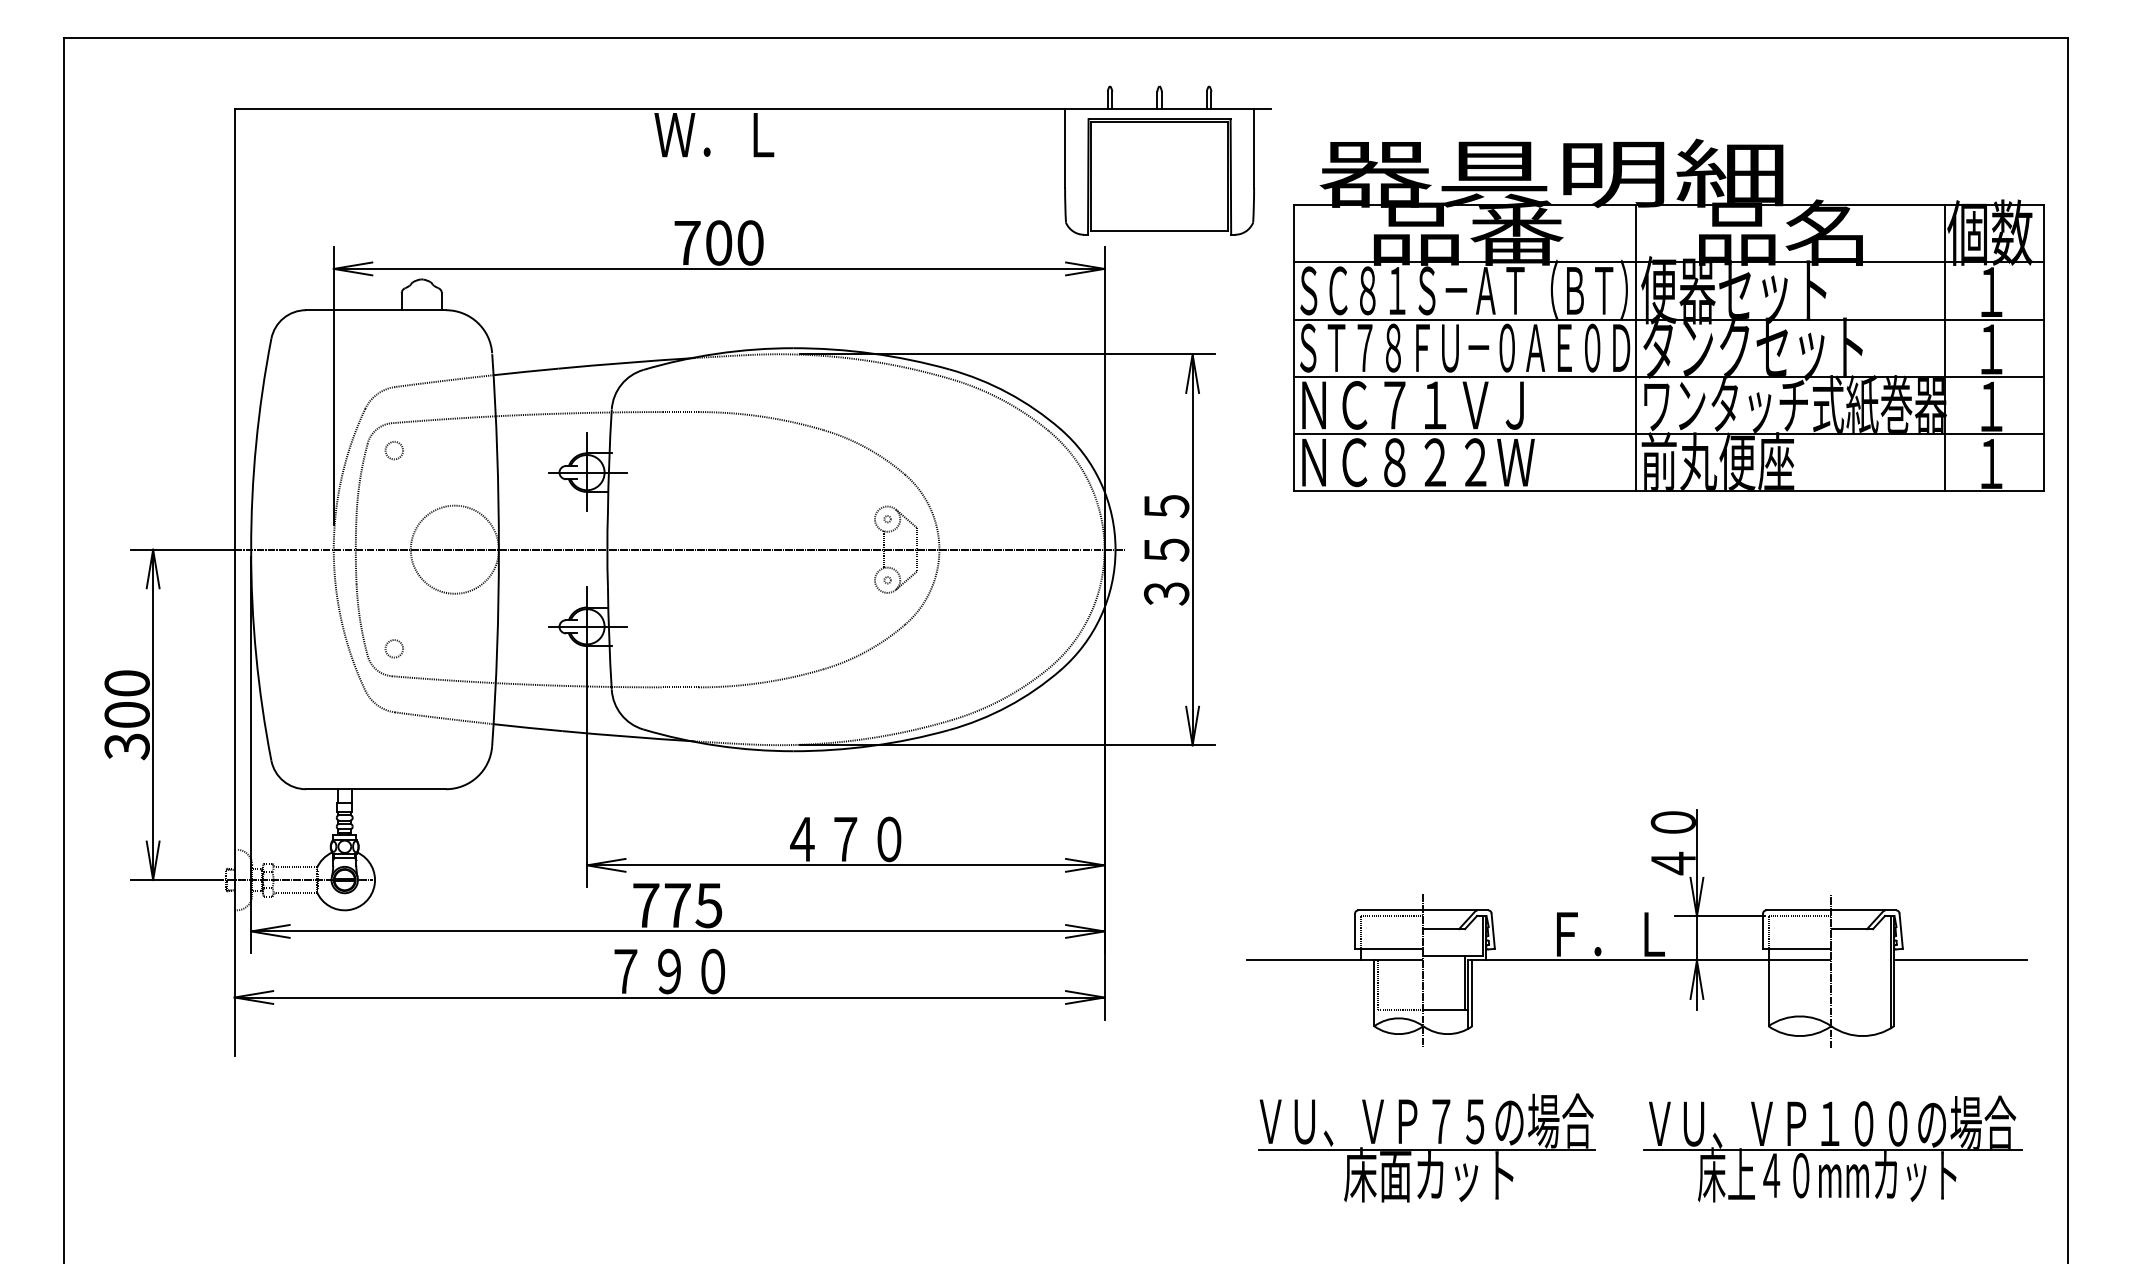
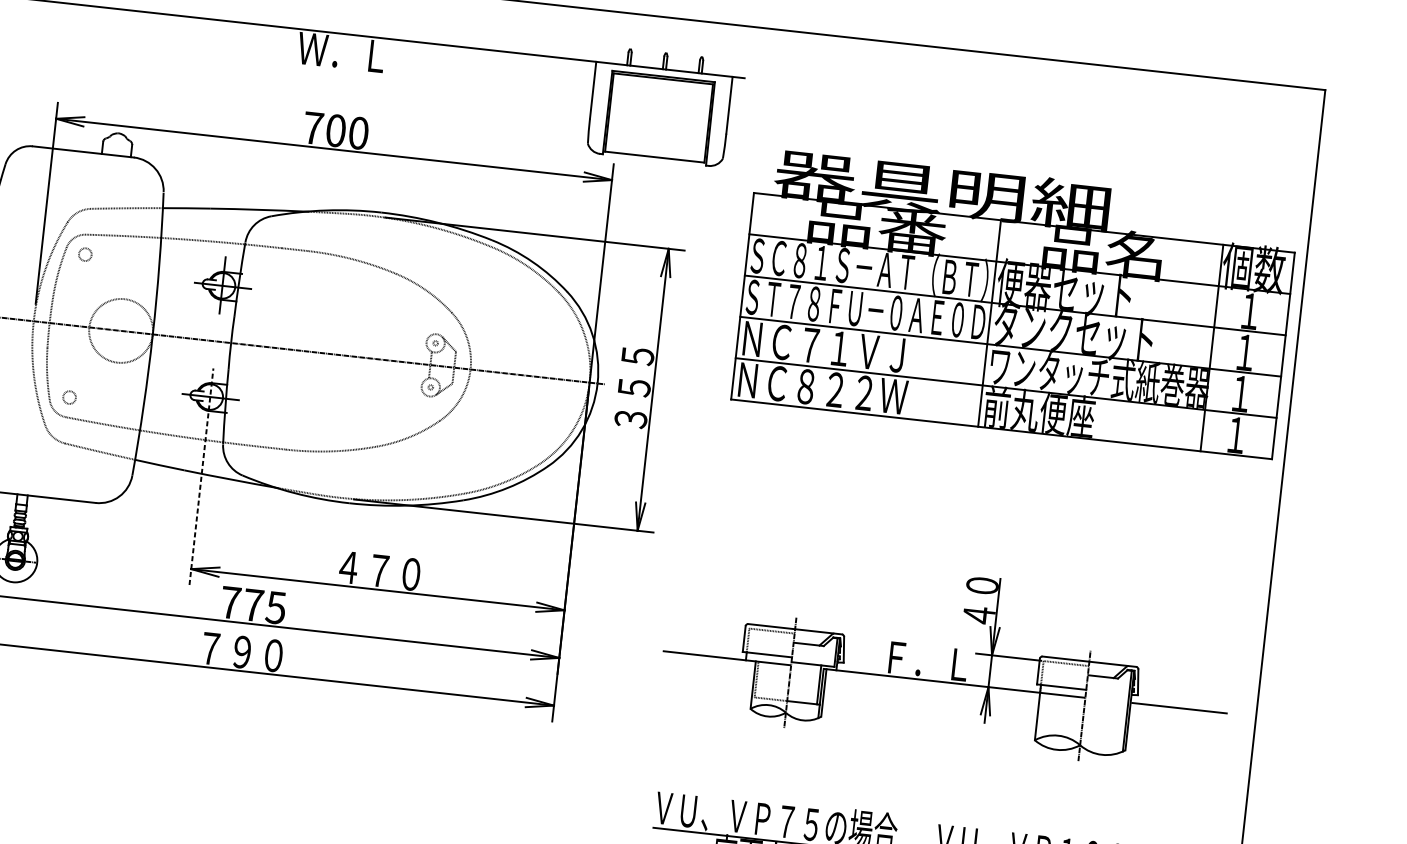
part: (1668, 314) -> (1015, 301), moved
line: (587, 736) -> (201, 476), solid -> dashed
part: (1644, 928) -> (953, 659), moved

